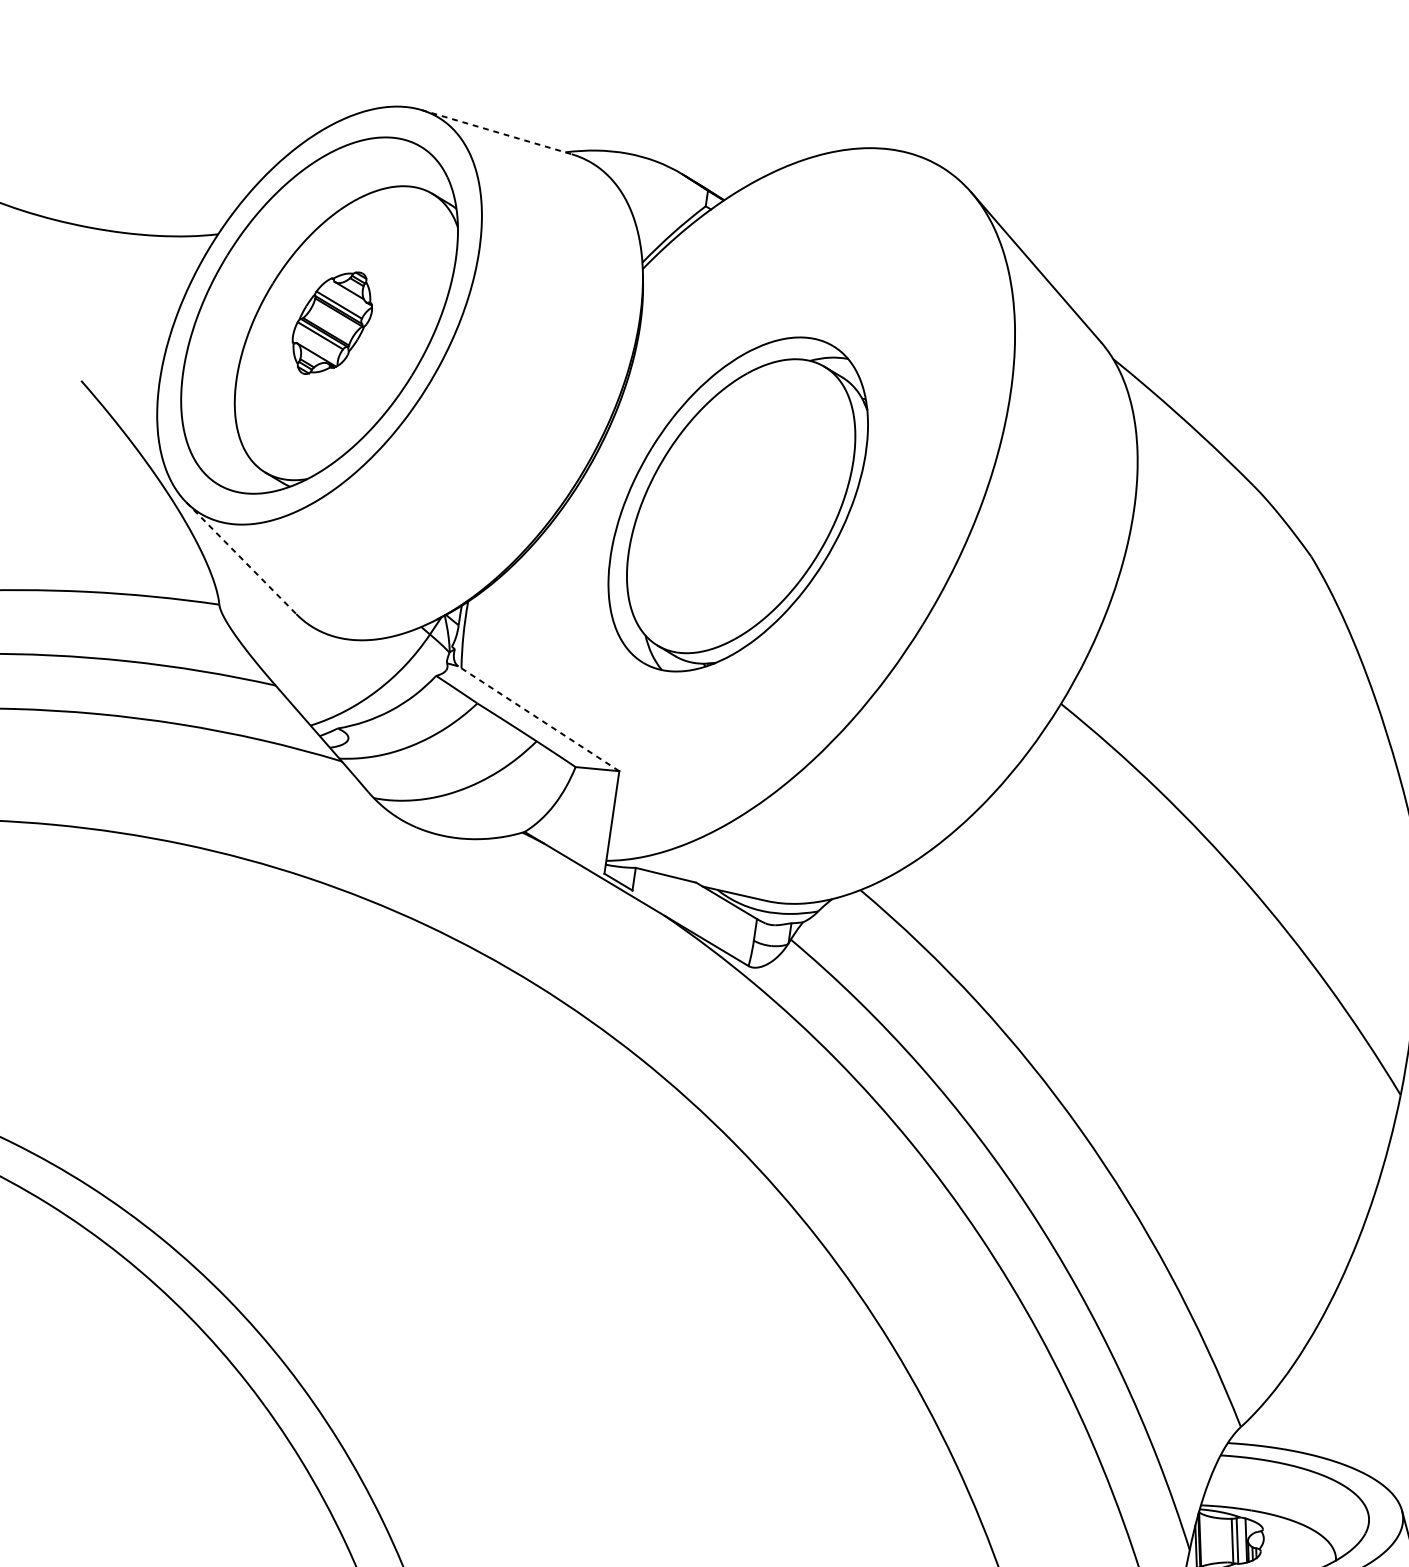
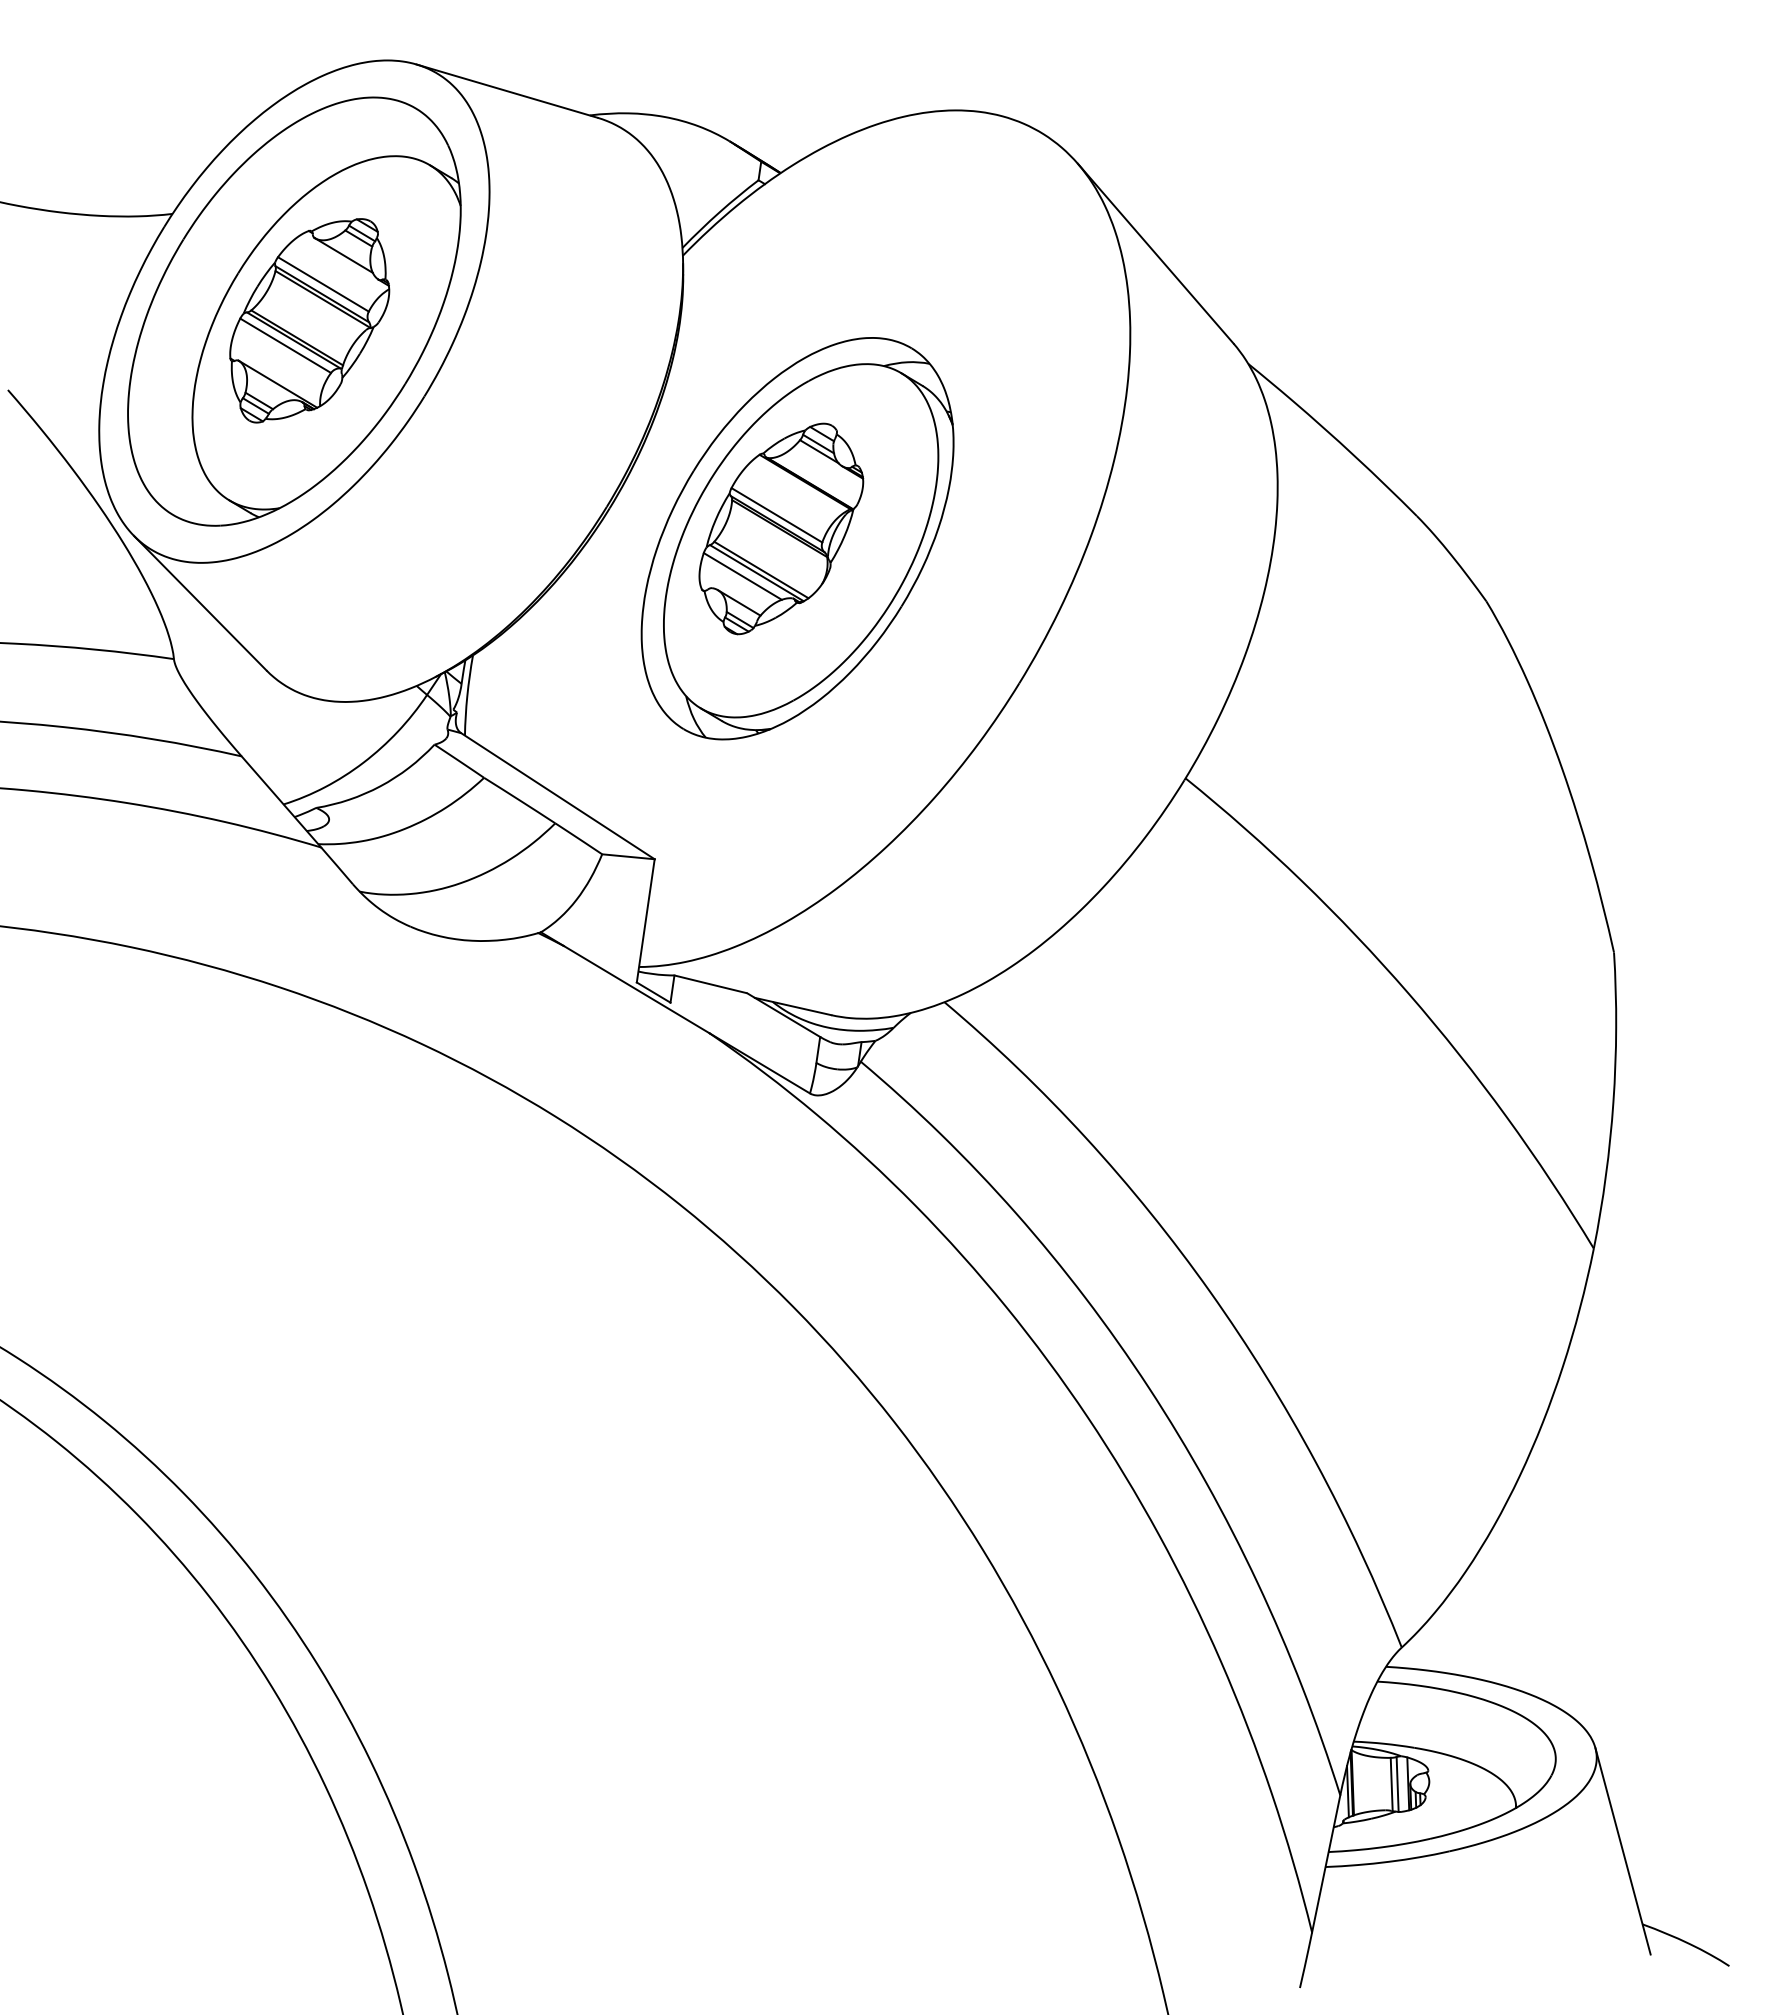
line: (496, 132) -> (507, 91), dashed -> solid
part: (332, 322) -> (309, 320), size x1.67
part: (724, 496) -> (781, 528), added
line: (241, 558) -> (200, 603), dashed -> solid
line: (538, 718) -> (557, 795), dashed -> solid

